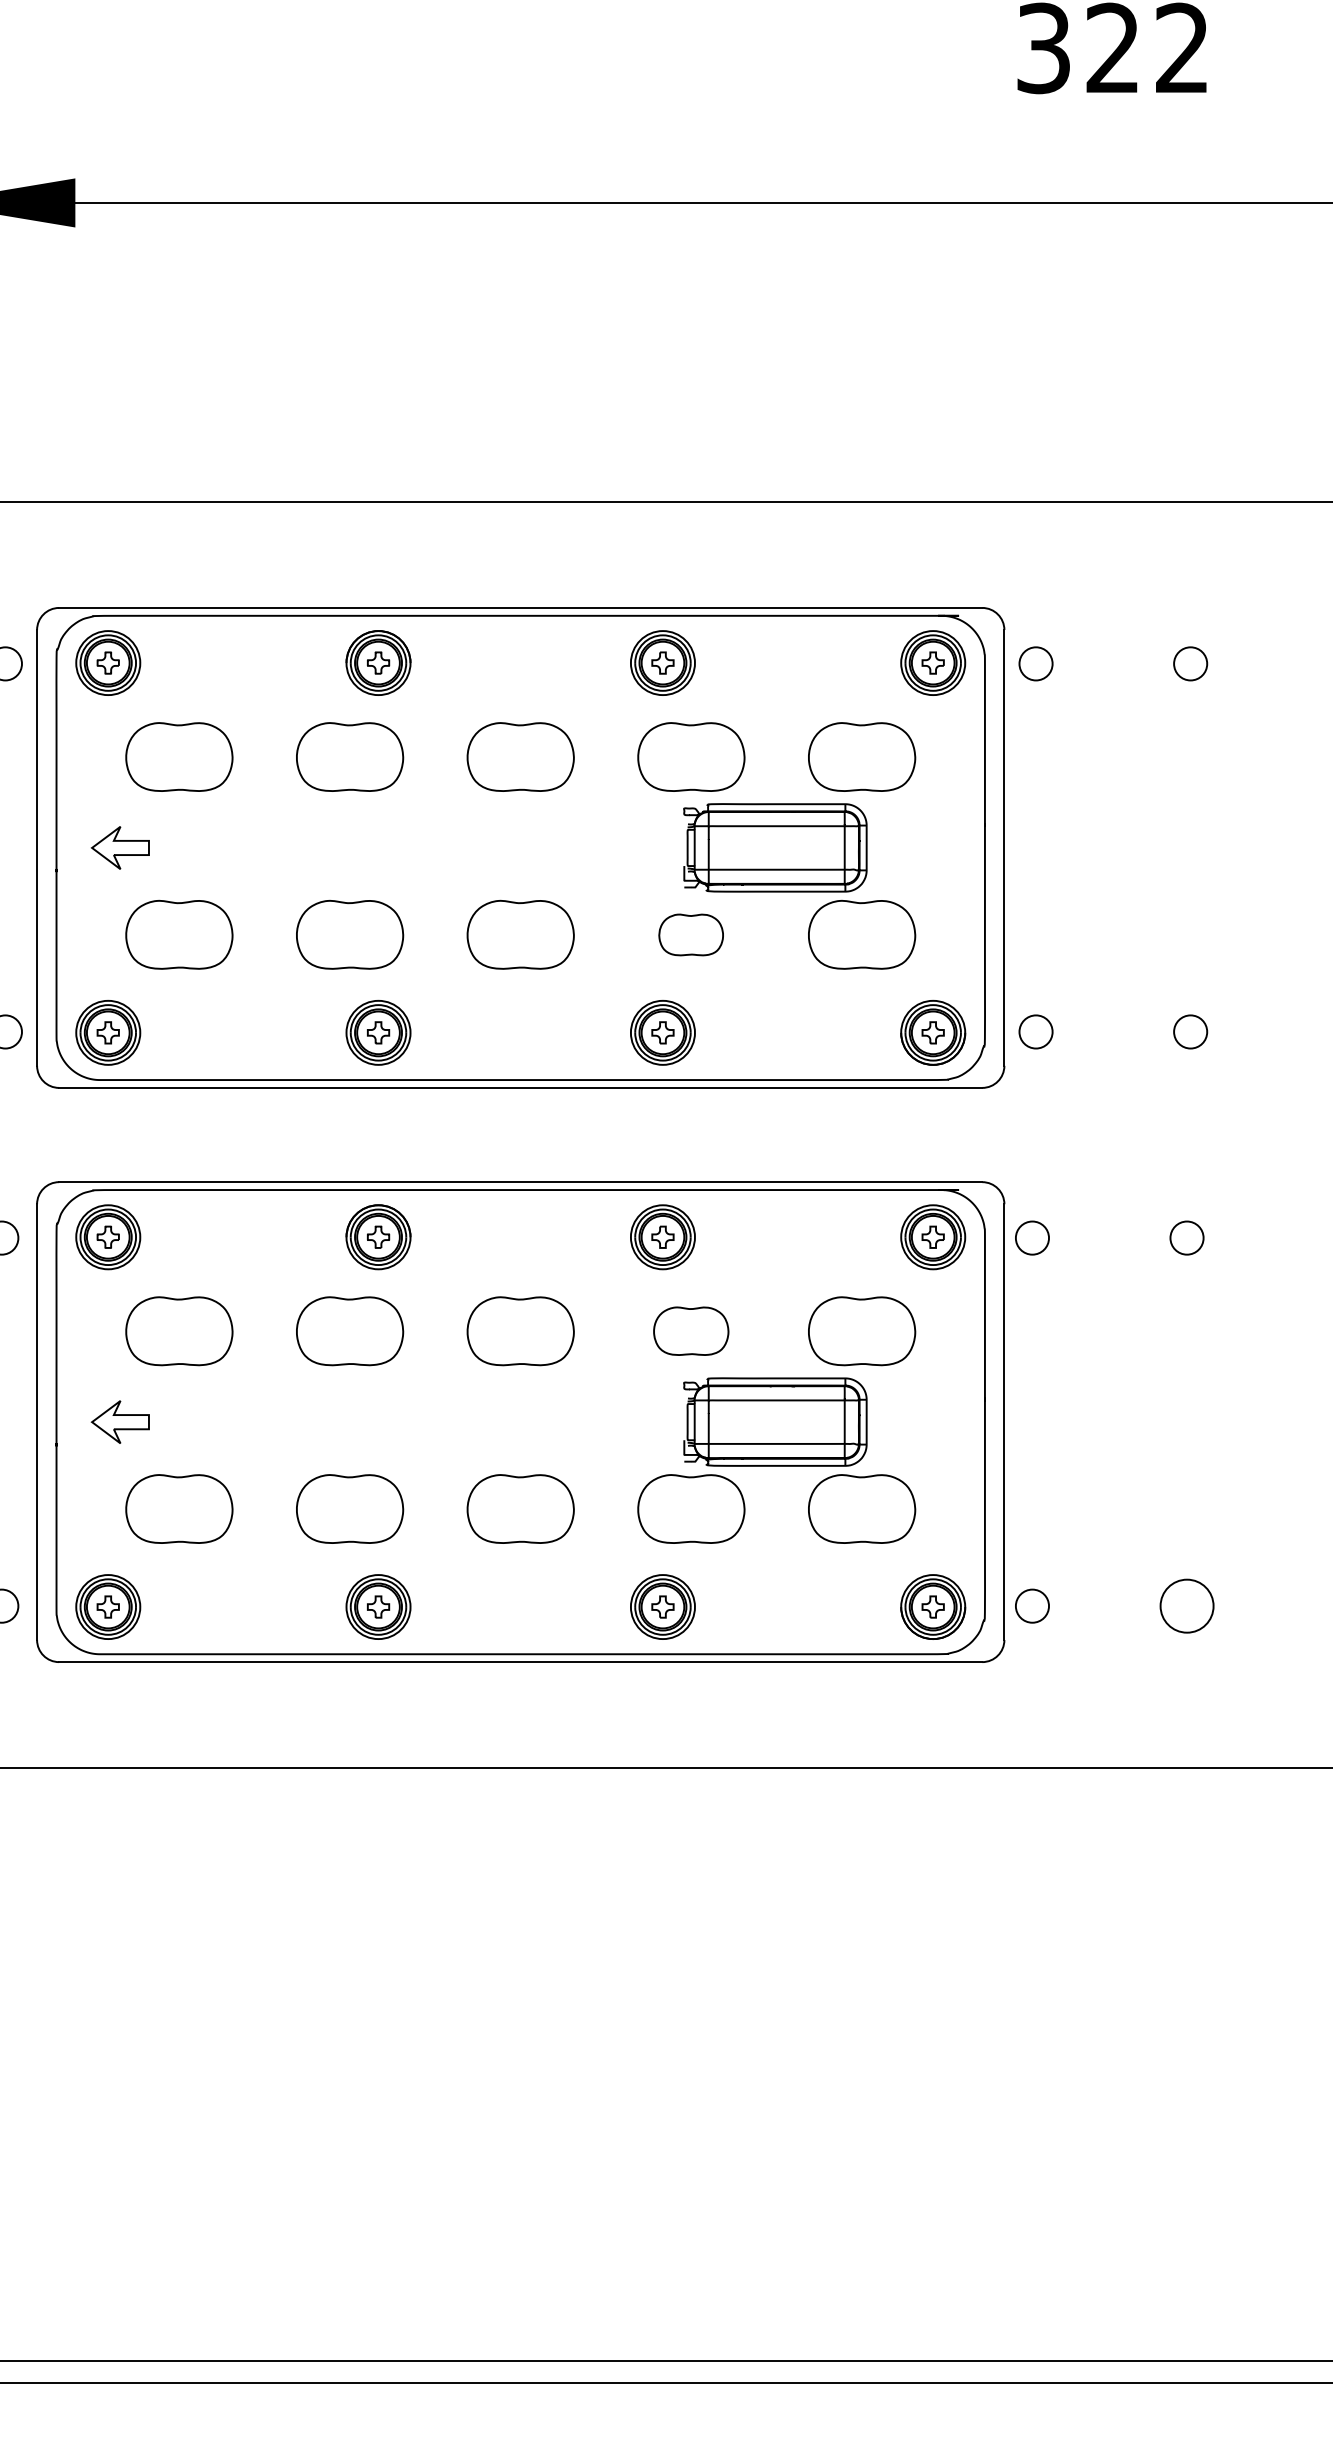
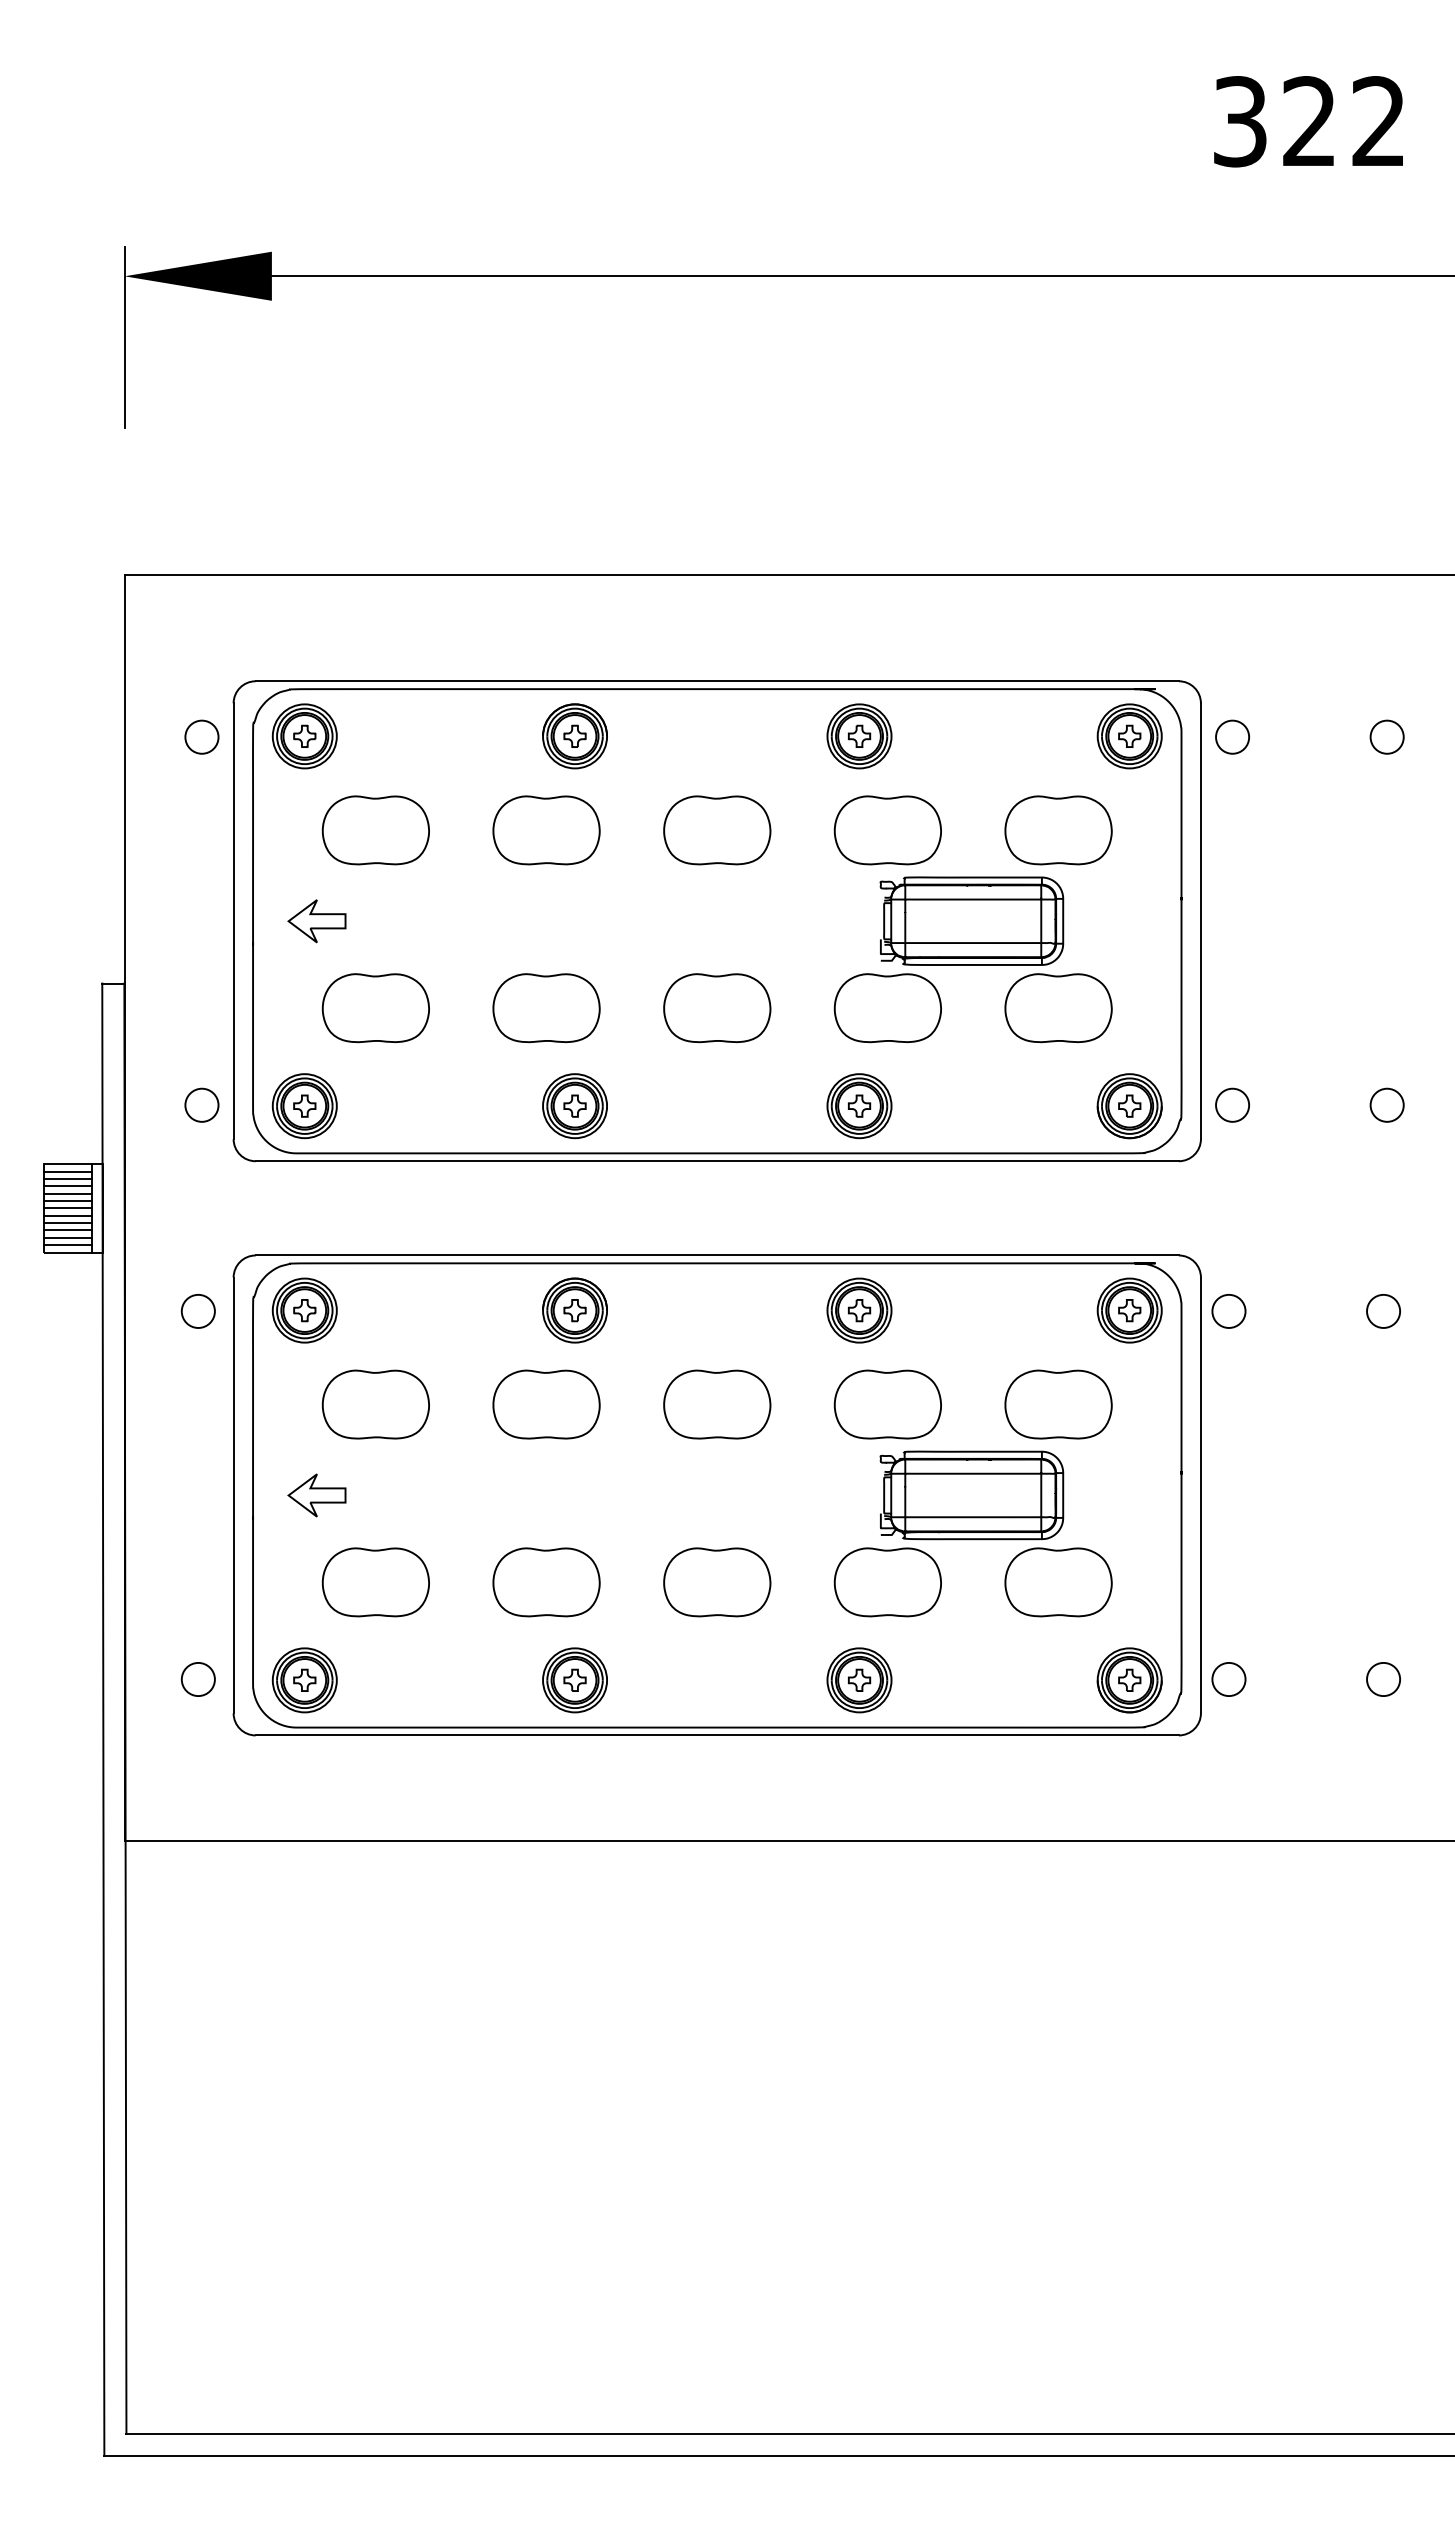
part: (690, 935) -> (887, 1008), size x1.67
part: (690, 1331) -> (887, 1404), size x1.43
circle: (1186, 1606) -> (1383, 1679), size x0.62

